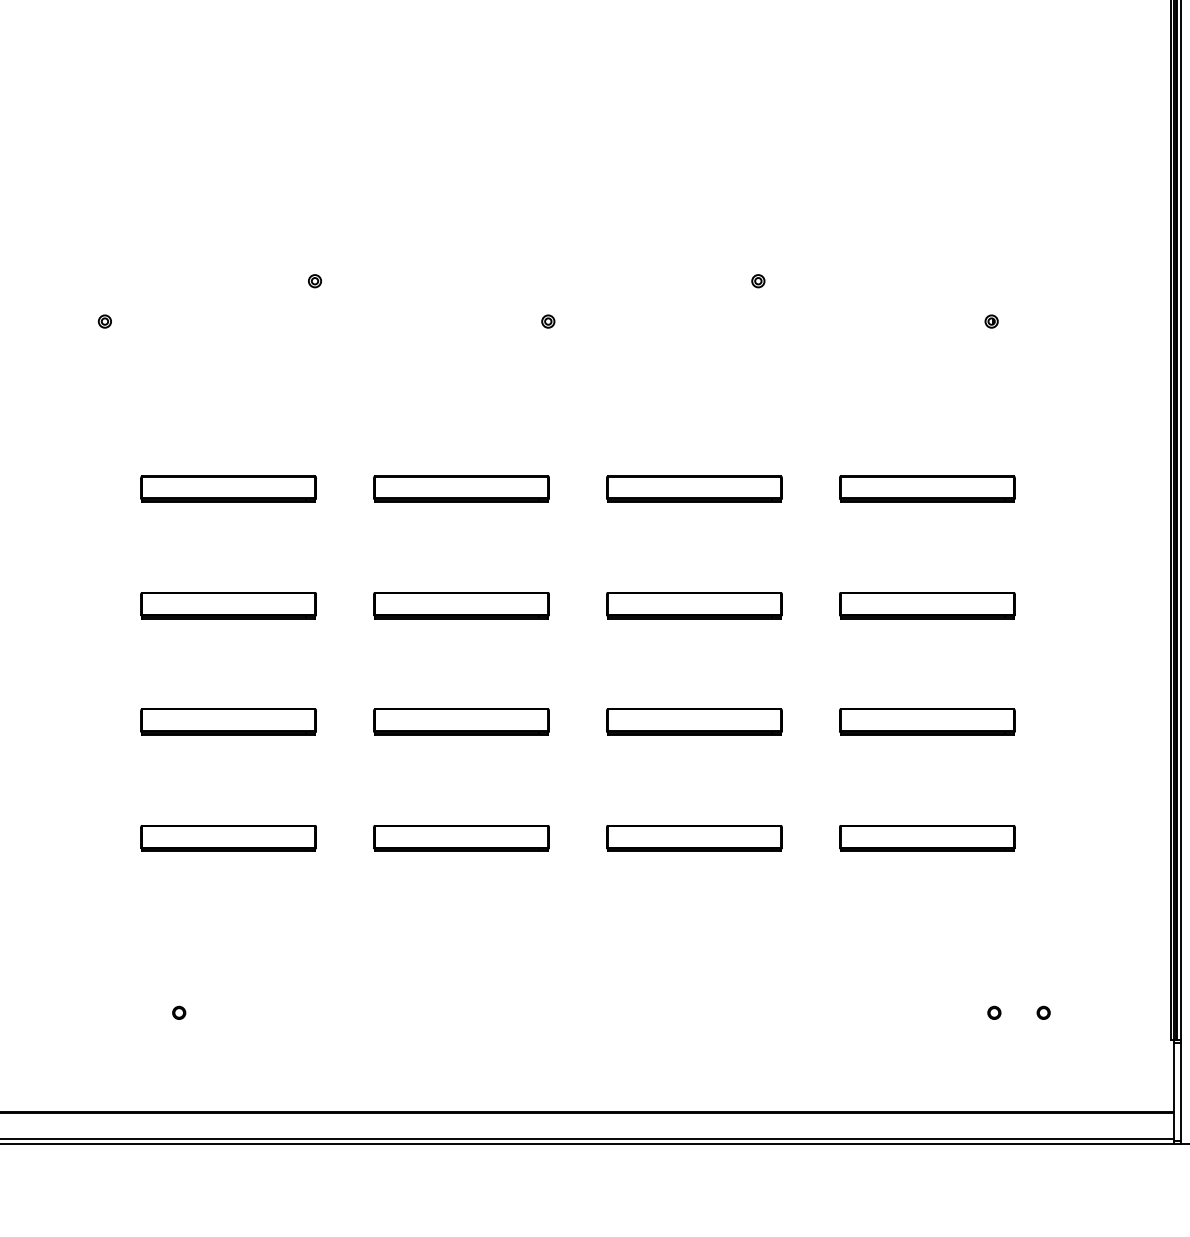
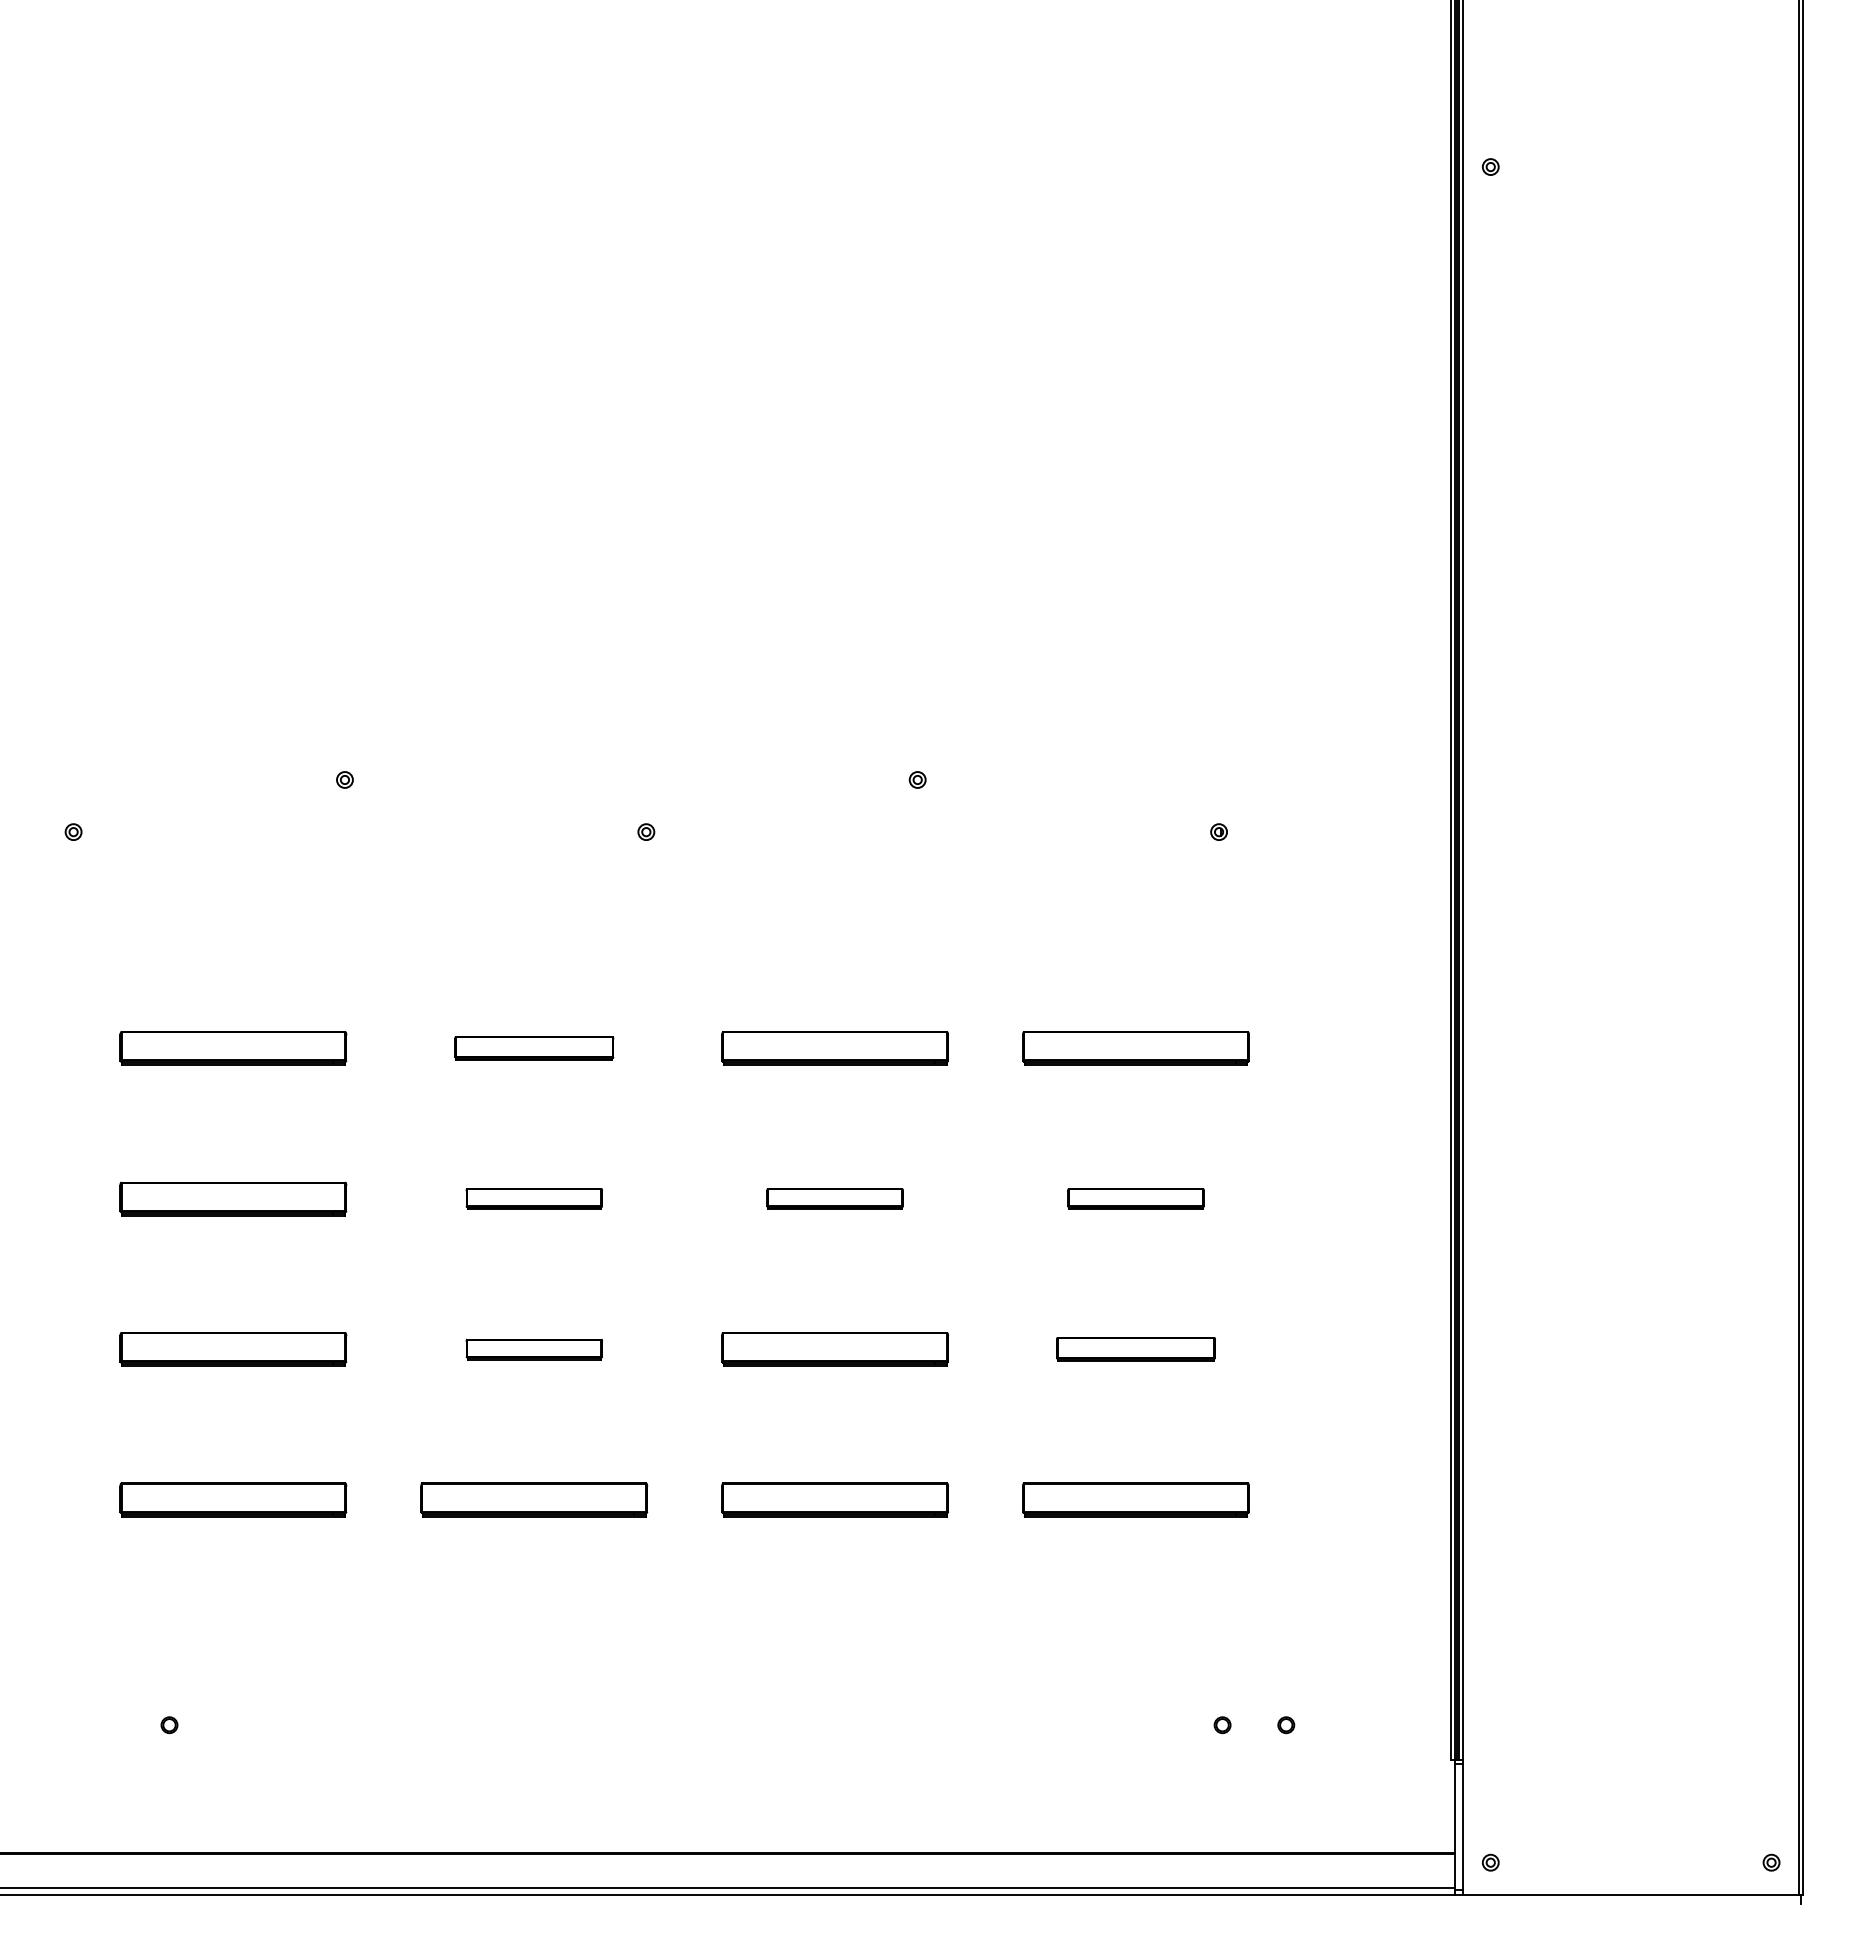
part: (461, 489) -> (534, 1048), size x0.7
part: (461, 605) -> (534, 1198), size x0.6
part: (693, 605) -> (834, 1198), size x0.6
part: (926, 605) -> (1135, 1198), size x0.6
part: (461, 722) -> (534, 1349), size x0.6
part: (926, 722) -> (1135, 1349), size x0.7

